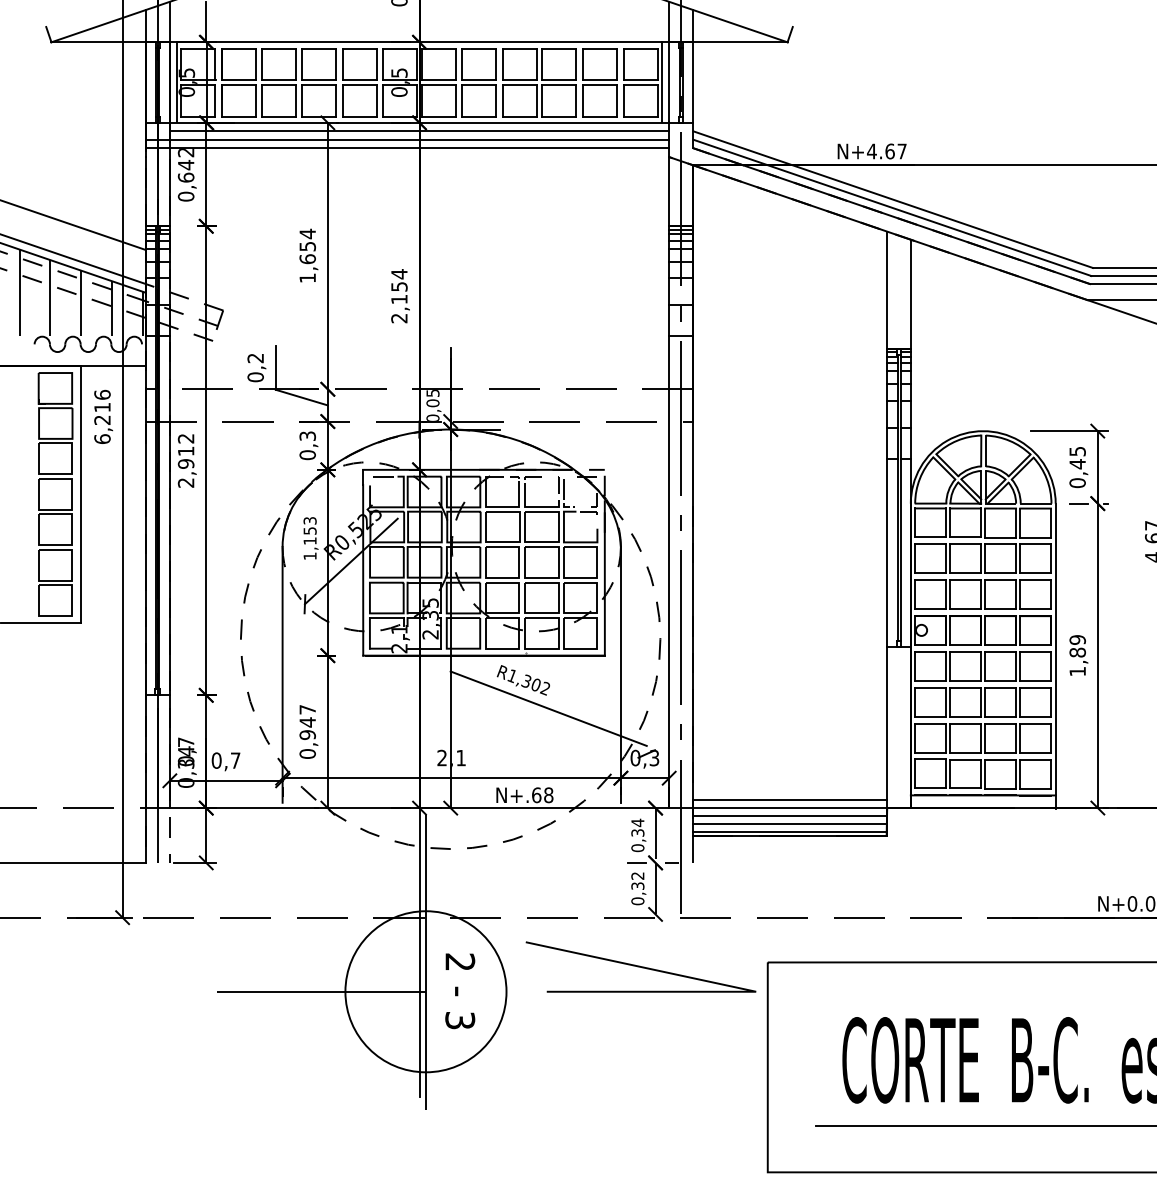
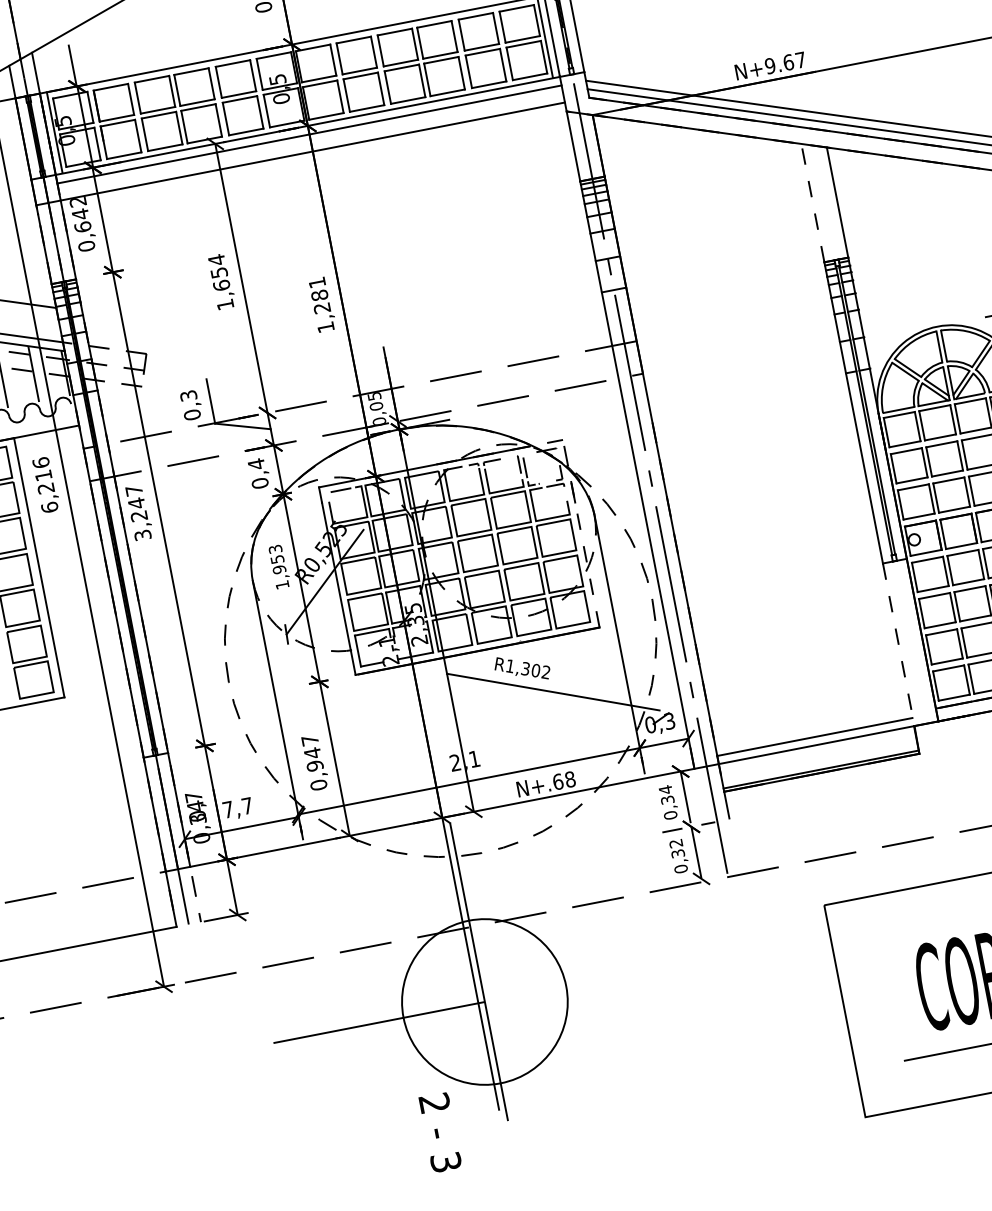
line: (407, 139) -> (298, 145), removed
text: (871, 151) -> (769, 66), N+4.67 -> N+9.67
line: (887, 290) -> (813, 203), solid -> dashed
text: (399, 296) -> (321, 305), 2,154 -> 1,281
text: (255, 358) -> (188, 396), 0,2 -> 0,3
text: (307, 436) -> (256, 464), 0,3 -> 0,4
text: (185, 460) -> (137, 512), 2,912 -> 3,247
text: (309, 541) -> (278, 570), 1,153 -> 1,953
line: (604, 577) -> (583, 548), solid -> dashed
line: (887, 727) -> (899, 644), solid -> dashed
text: (216, 760) -> (228, 809), 0,7 -> 7,7
line: (789, 816) -> (817, 753), removed
line: (789, 824) -> (819, 761), removed
line: (640, 966) -> (696, 934), removed
text: (460, 991) -> (440, 1132), moved

